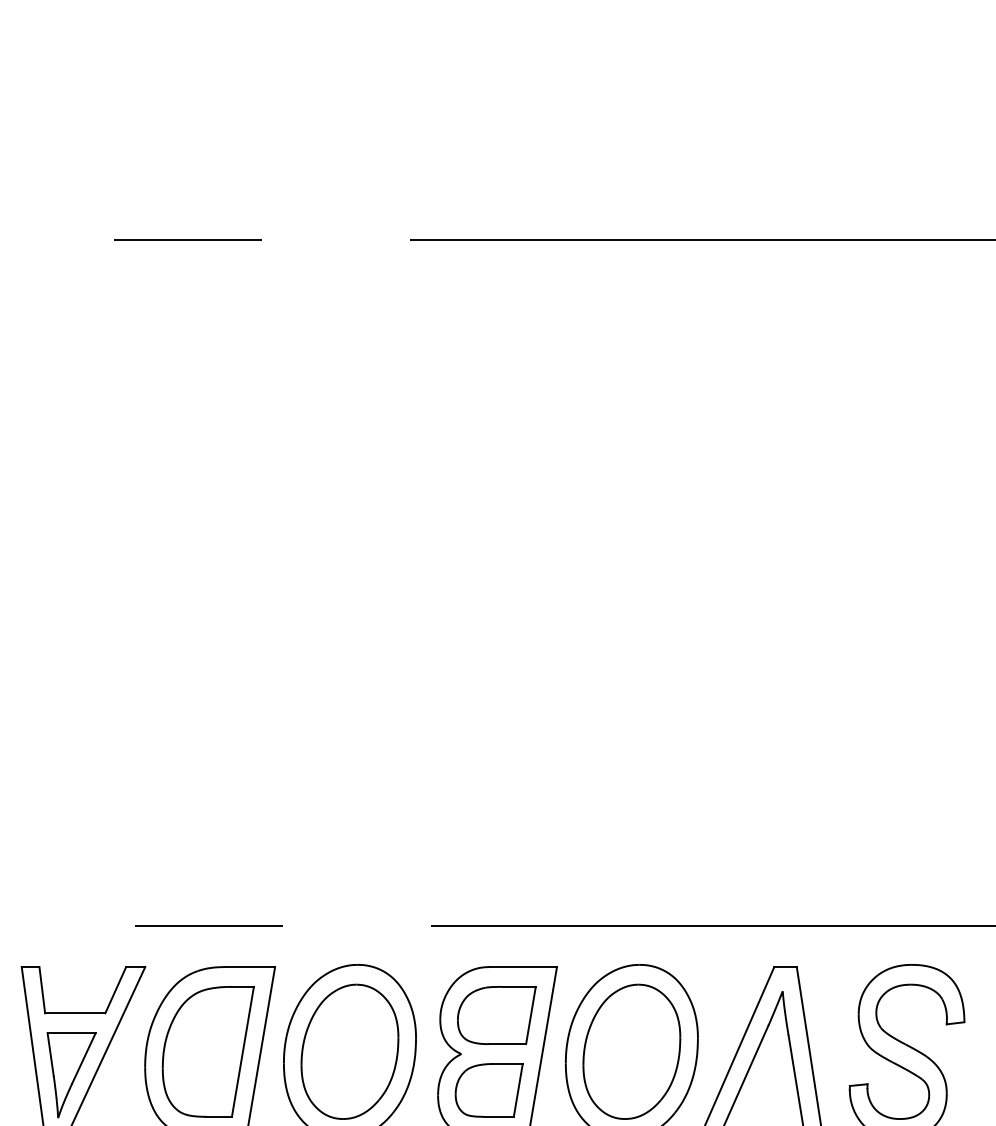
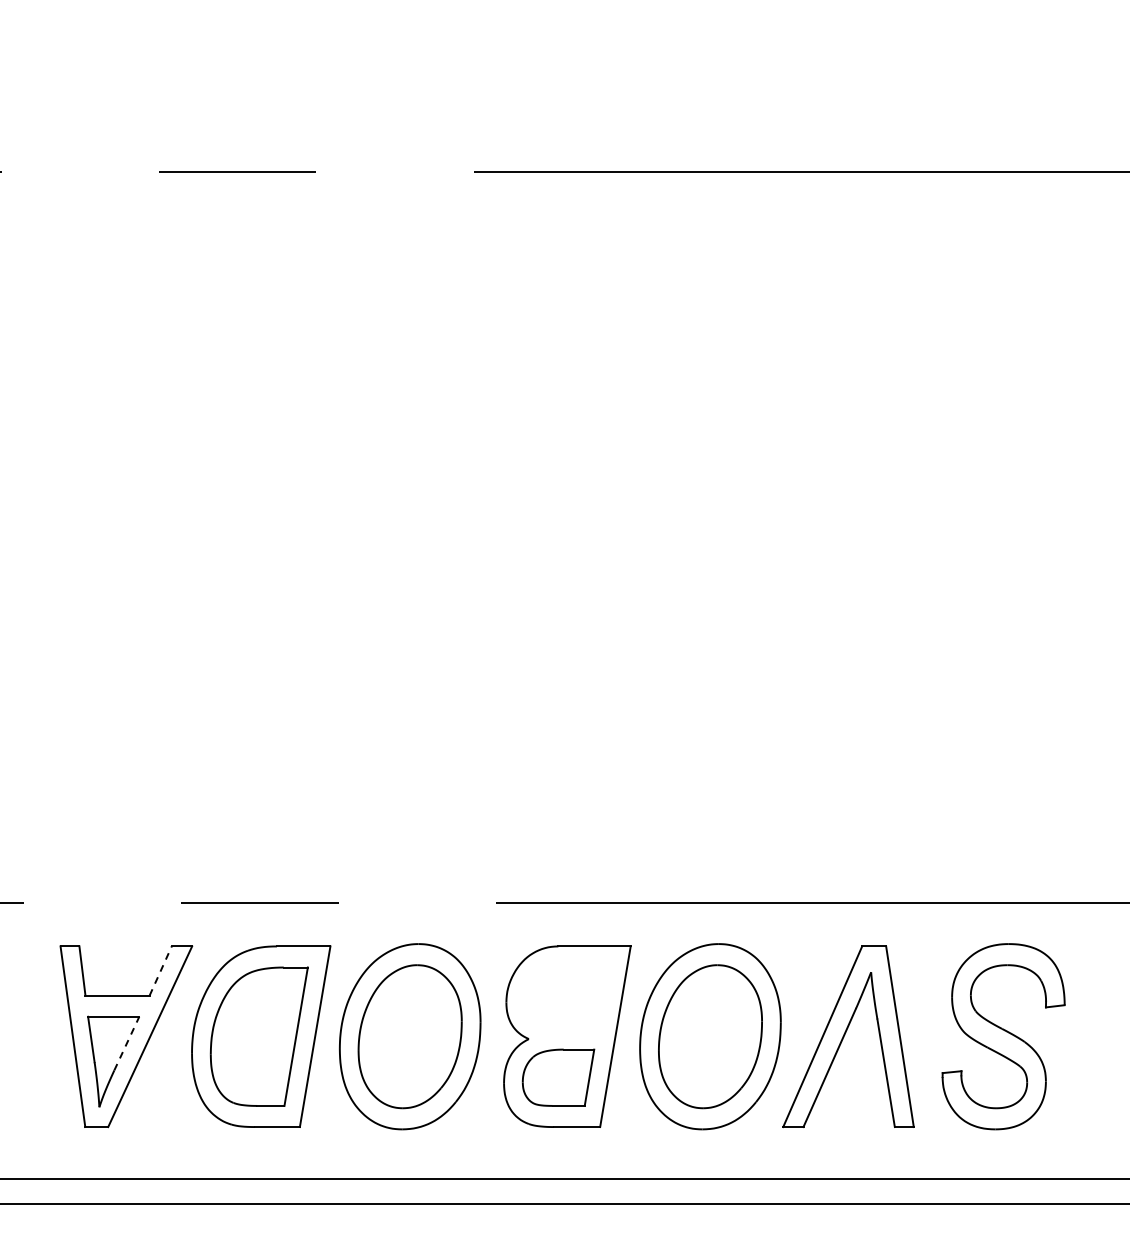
line: (115, 989) -> (160, 970), solid -> dashed
part: (496, 1015) -> (566, 997), removed
line: (83, 1058) -> (126, 1043), solid -> dashed

